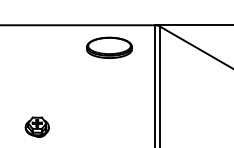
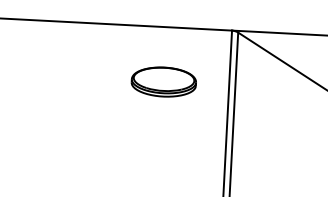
part: (109, 47) -> (163, 81), moved
part: (36, 126) -> (55, 165), removed

